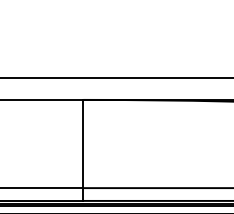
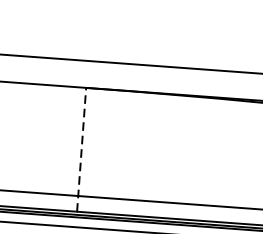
line: (83, 150) -> (81, 149), solid -> dashed

